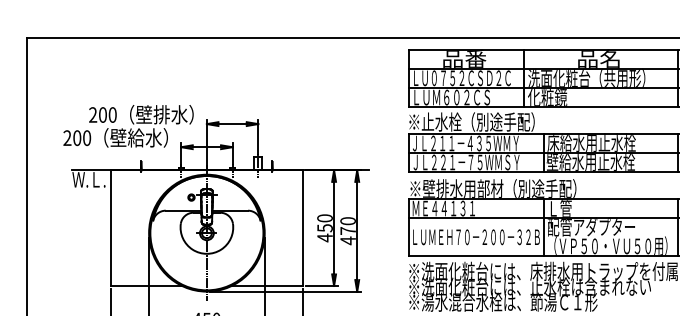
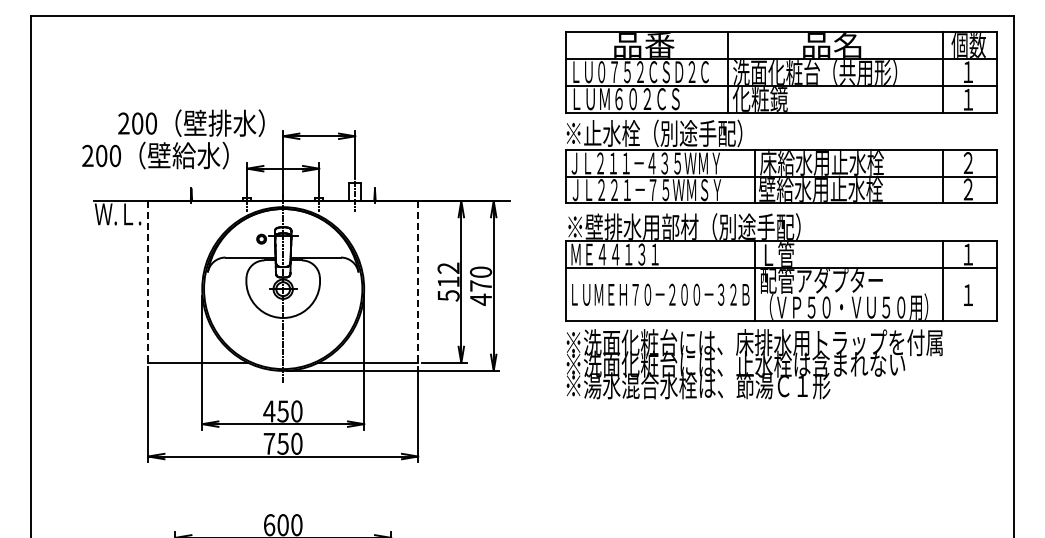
line: (110, 228) -> (148, 282), solid -> dashed
line: (303, 228) -> (418, 282), solid -> dashed
text: (324, 228) -> (448, 282), 450 -> 512

